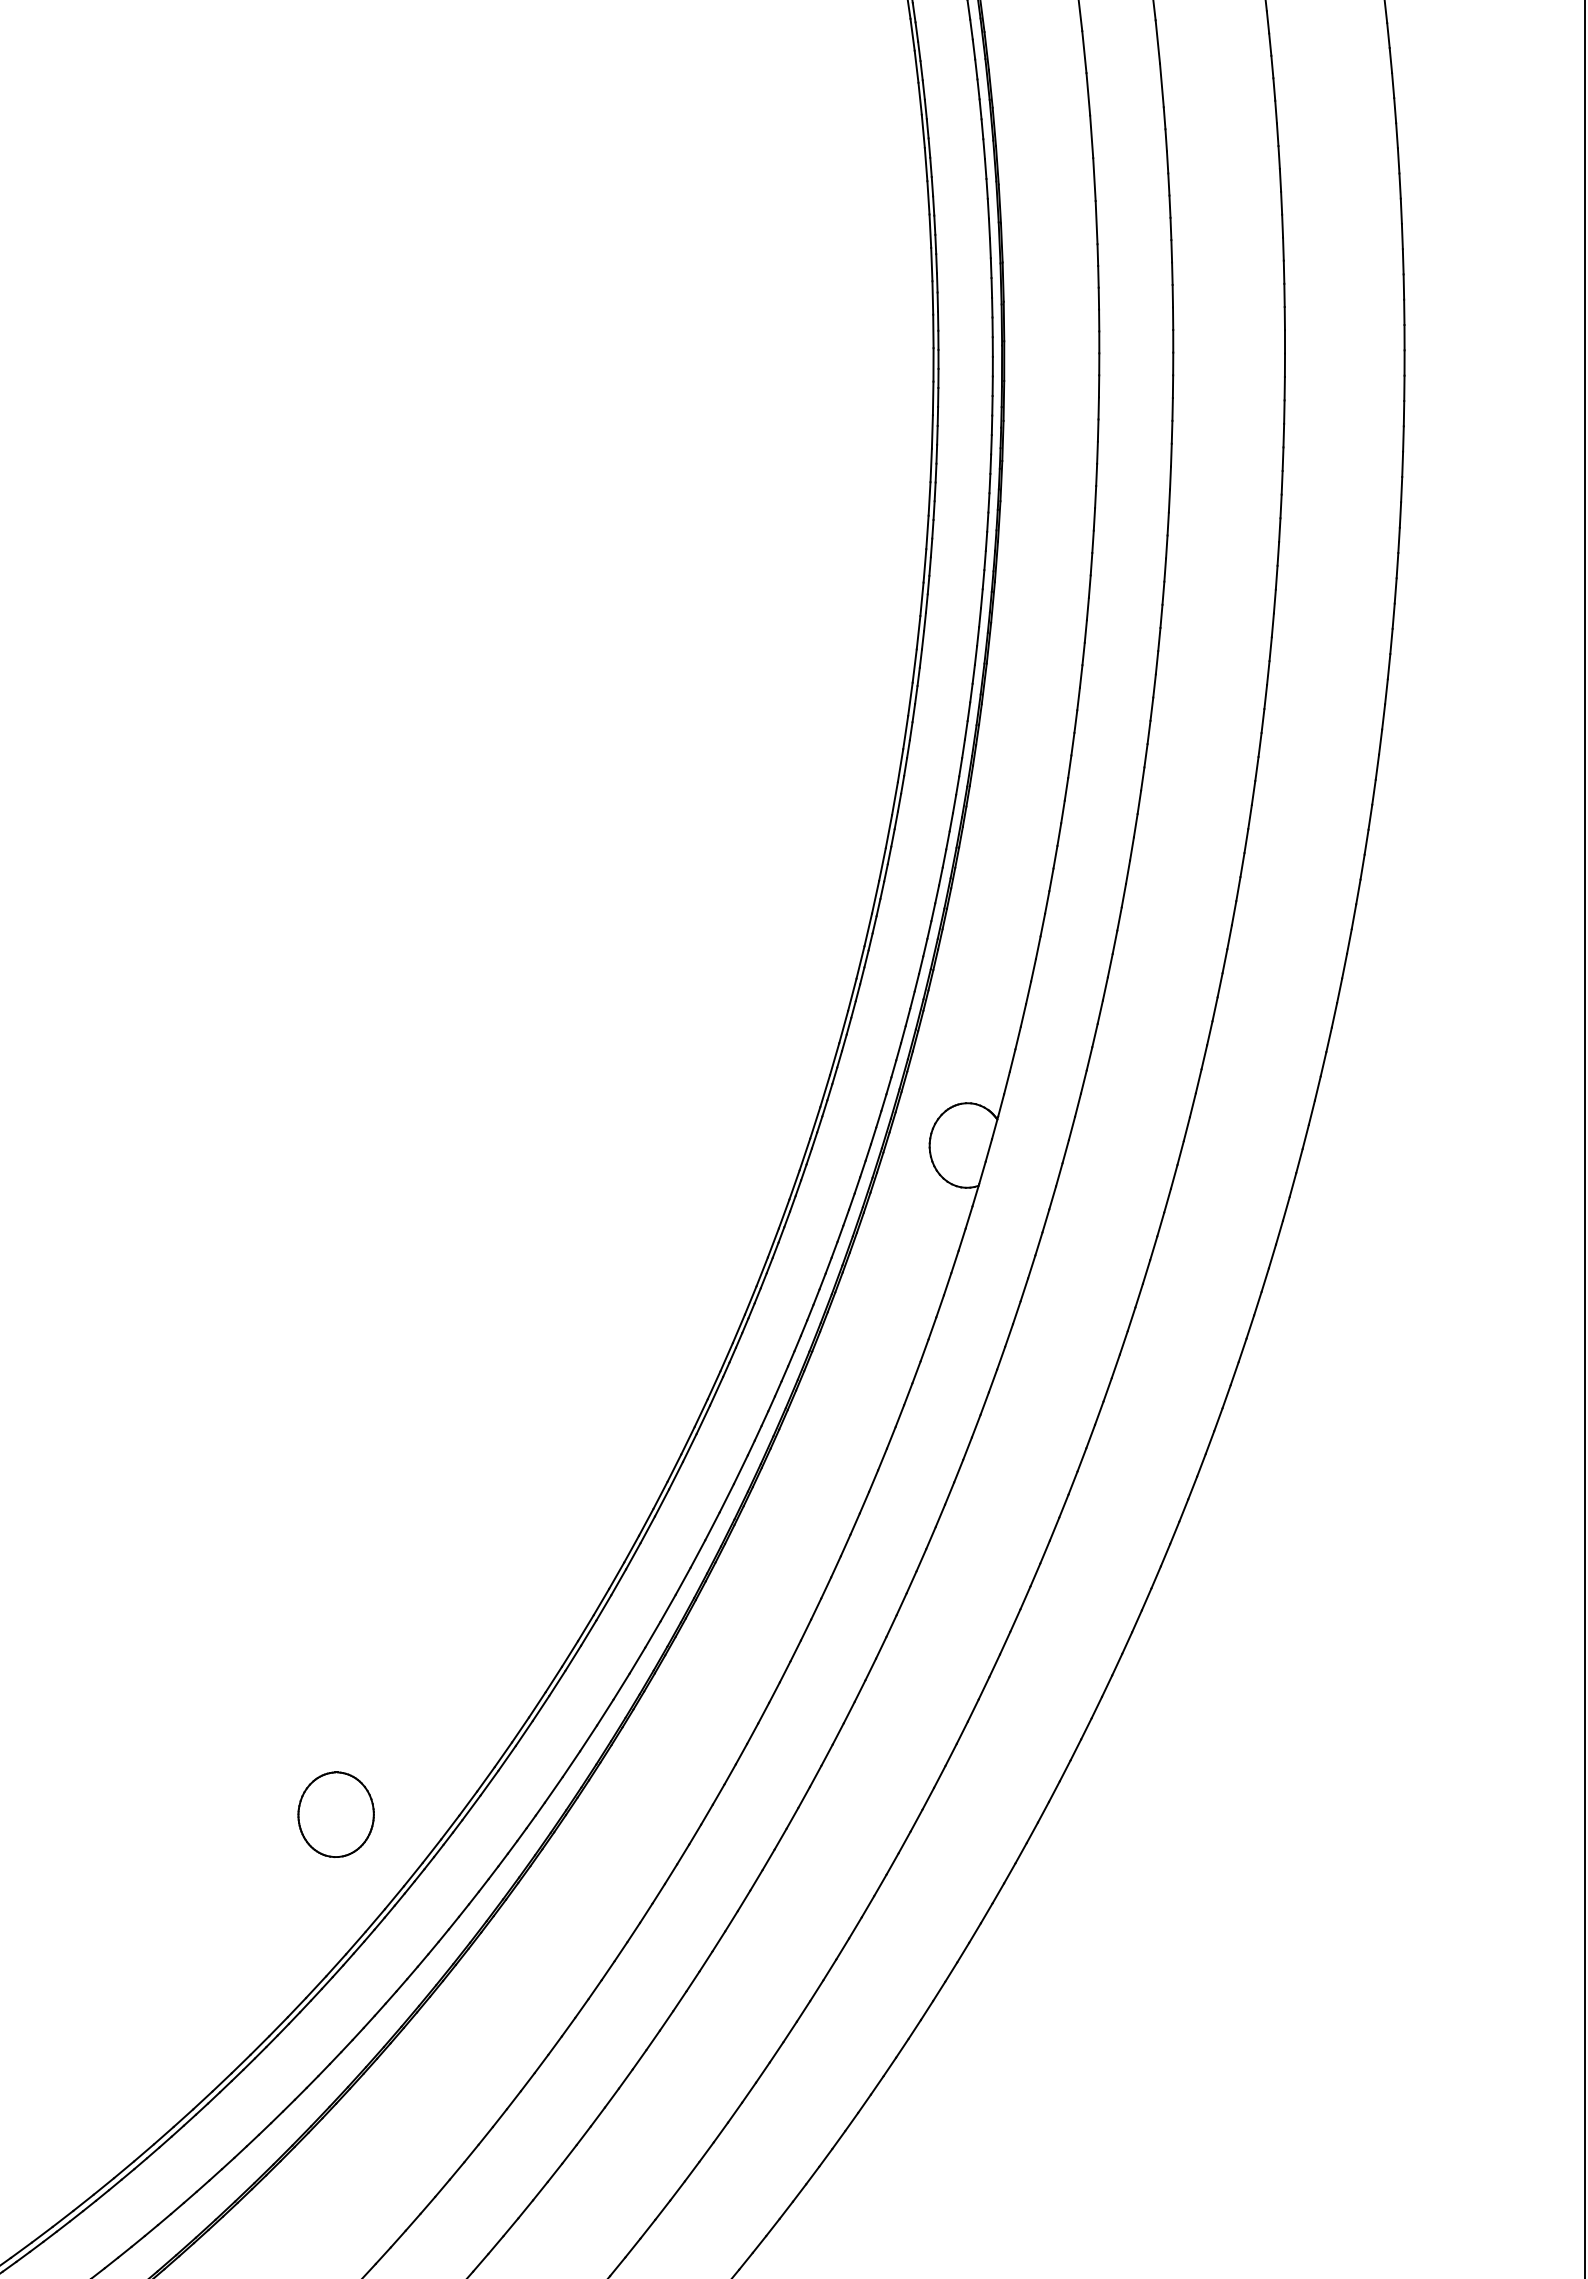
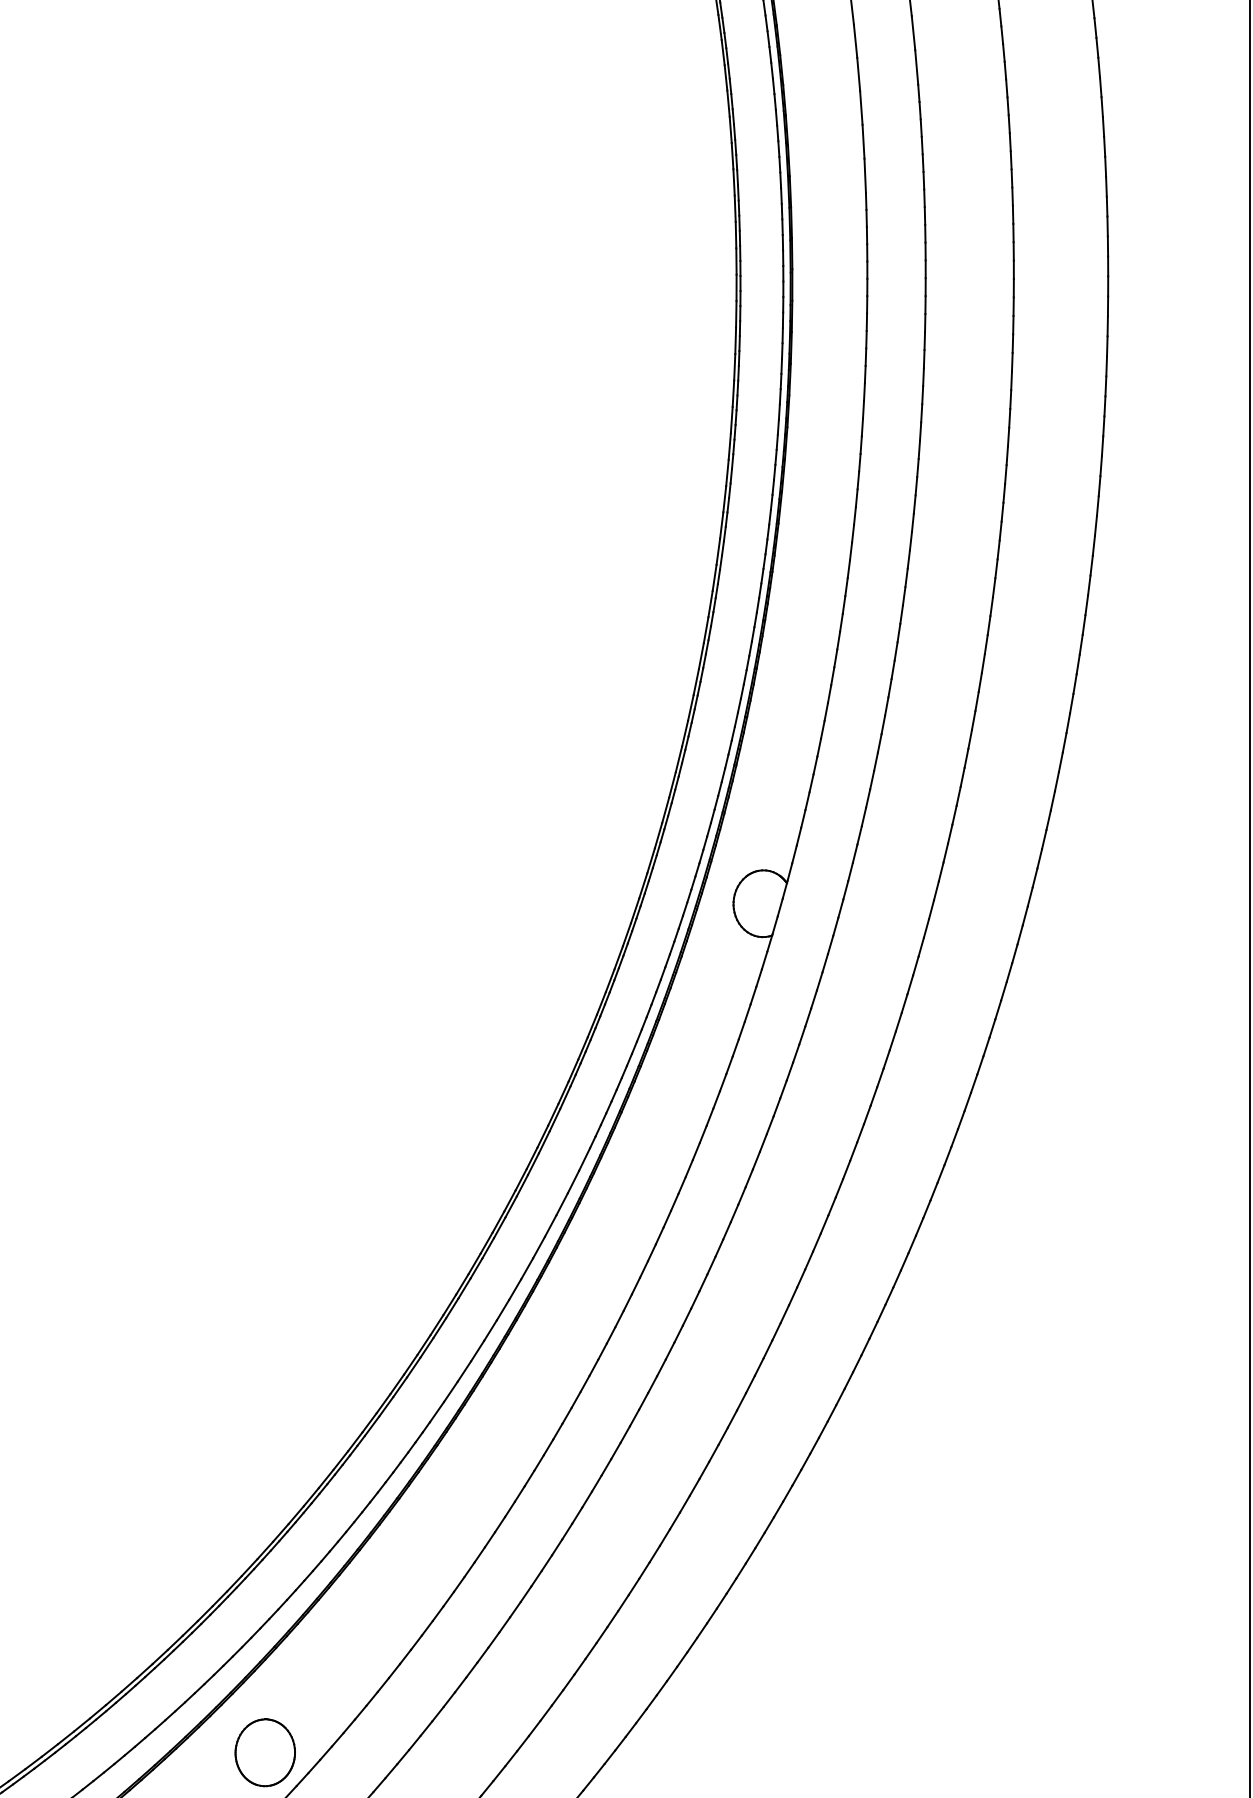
part: (335, 1814) -> (264, 1752), moved

